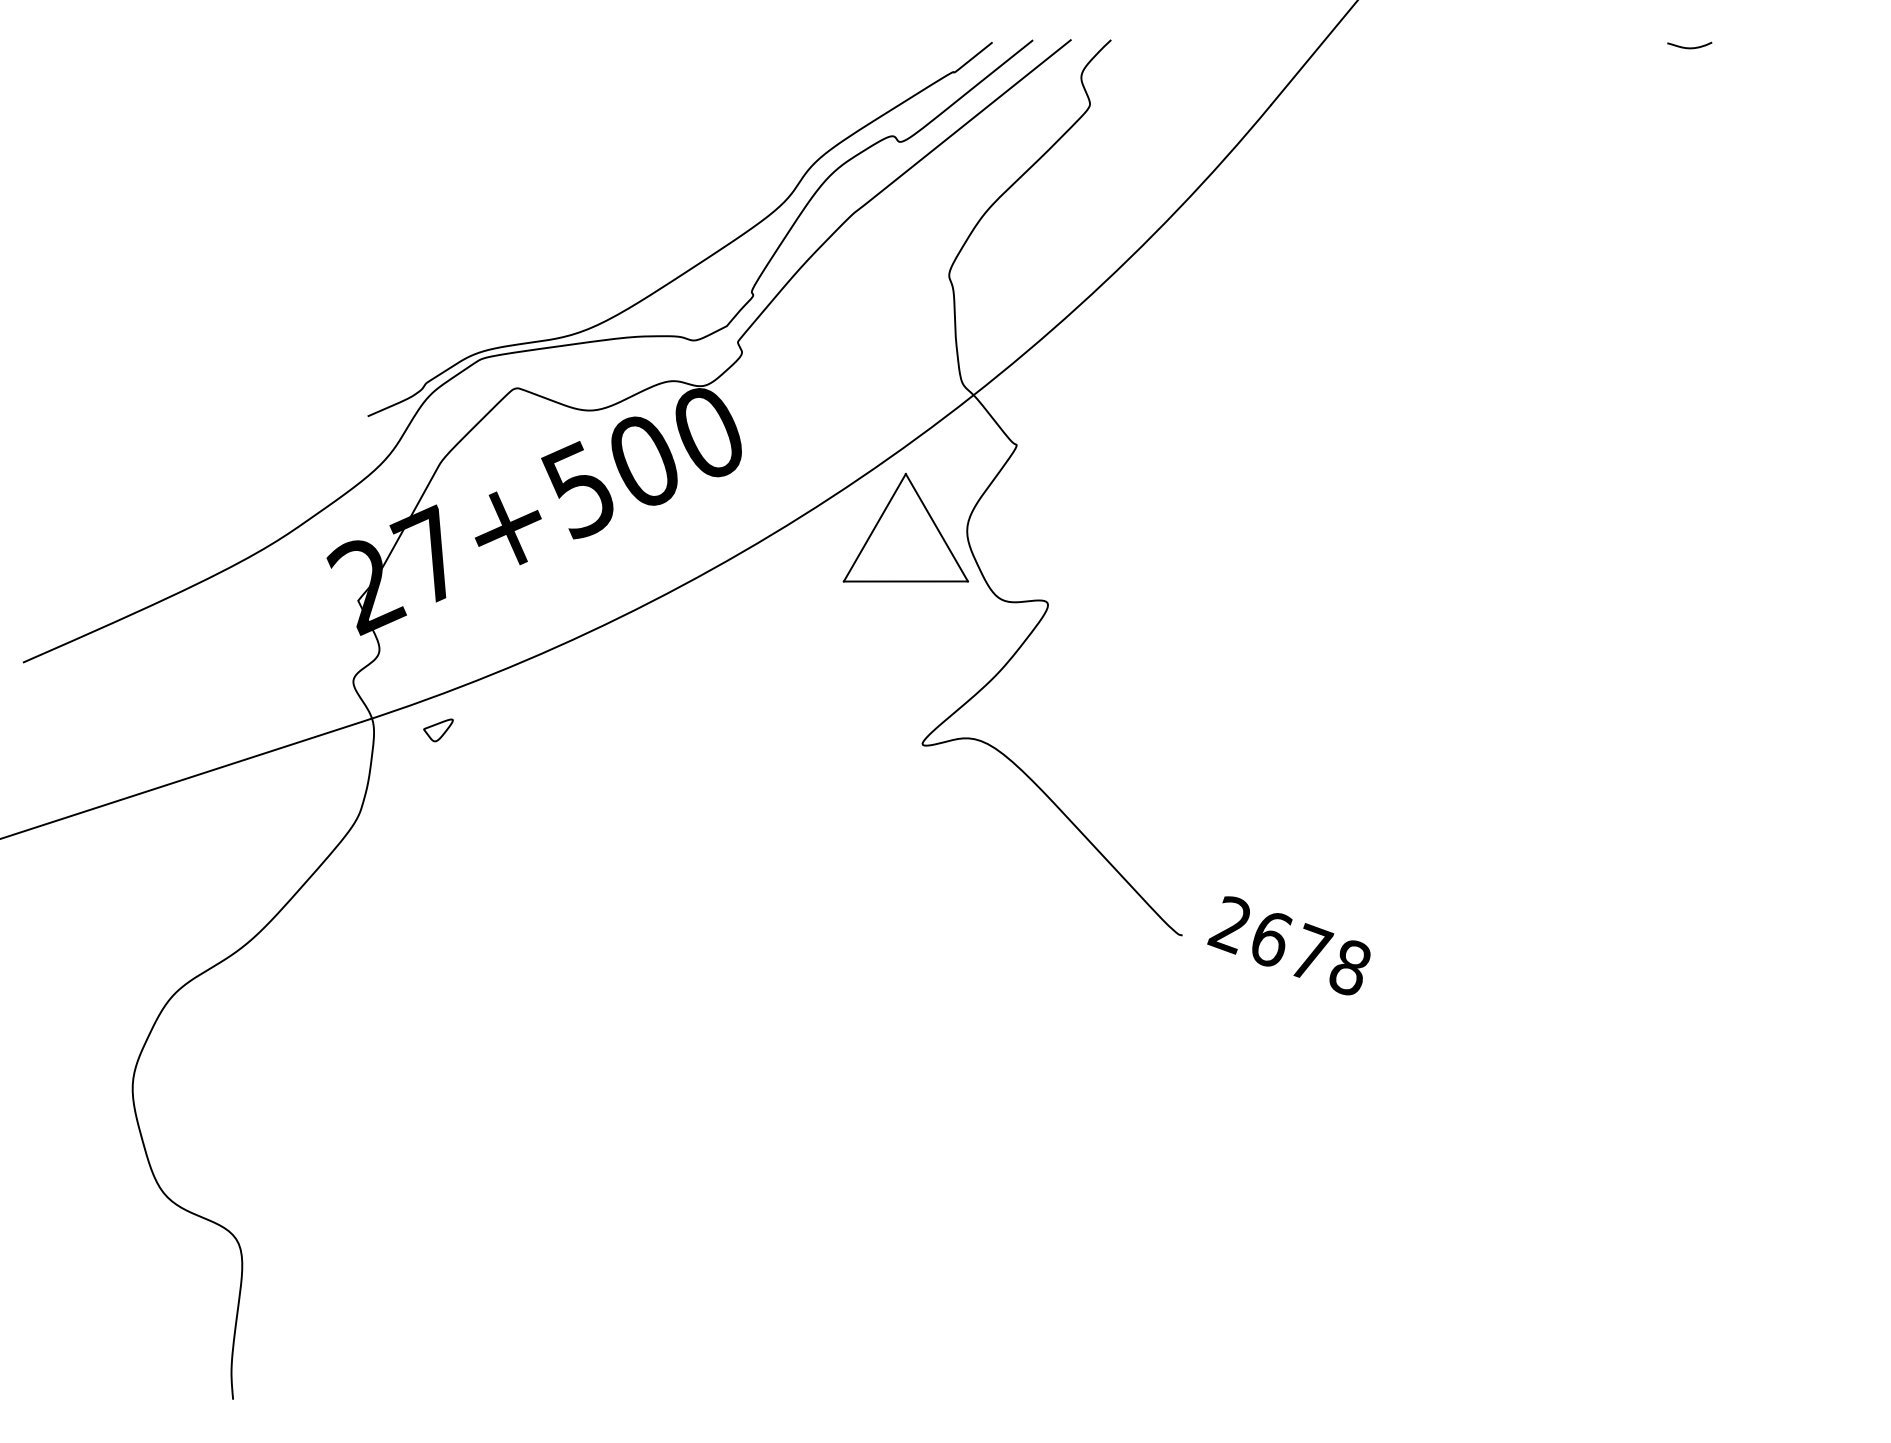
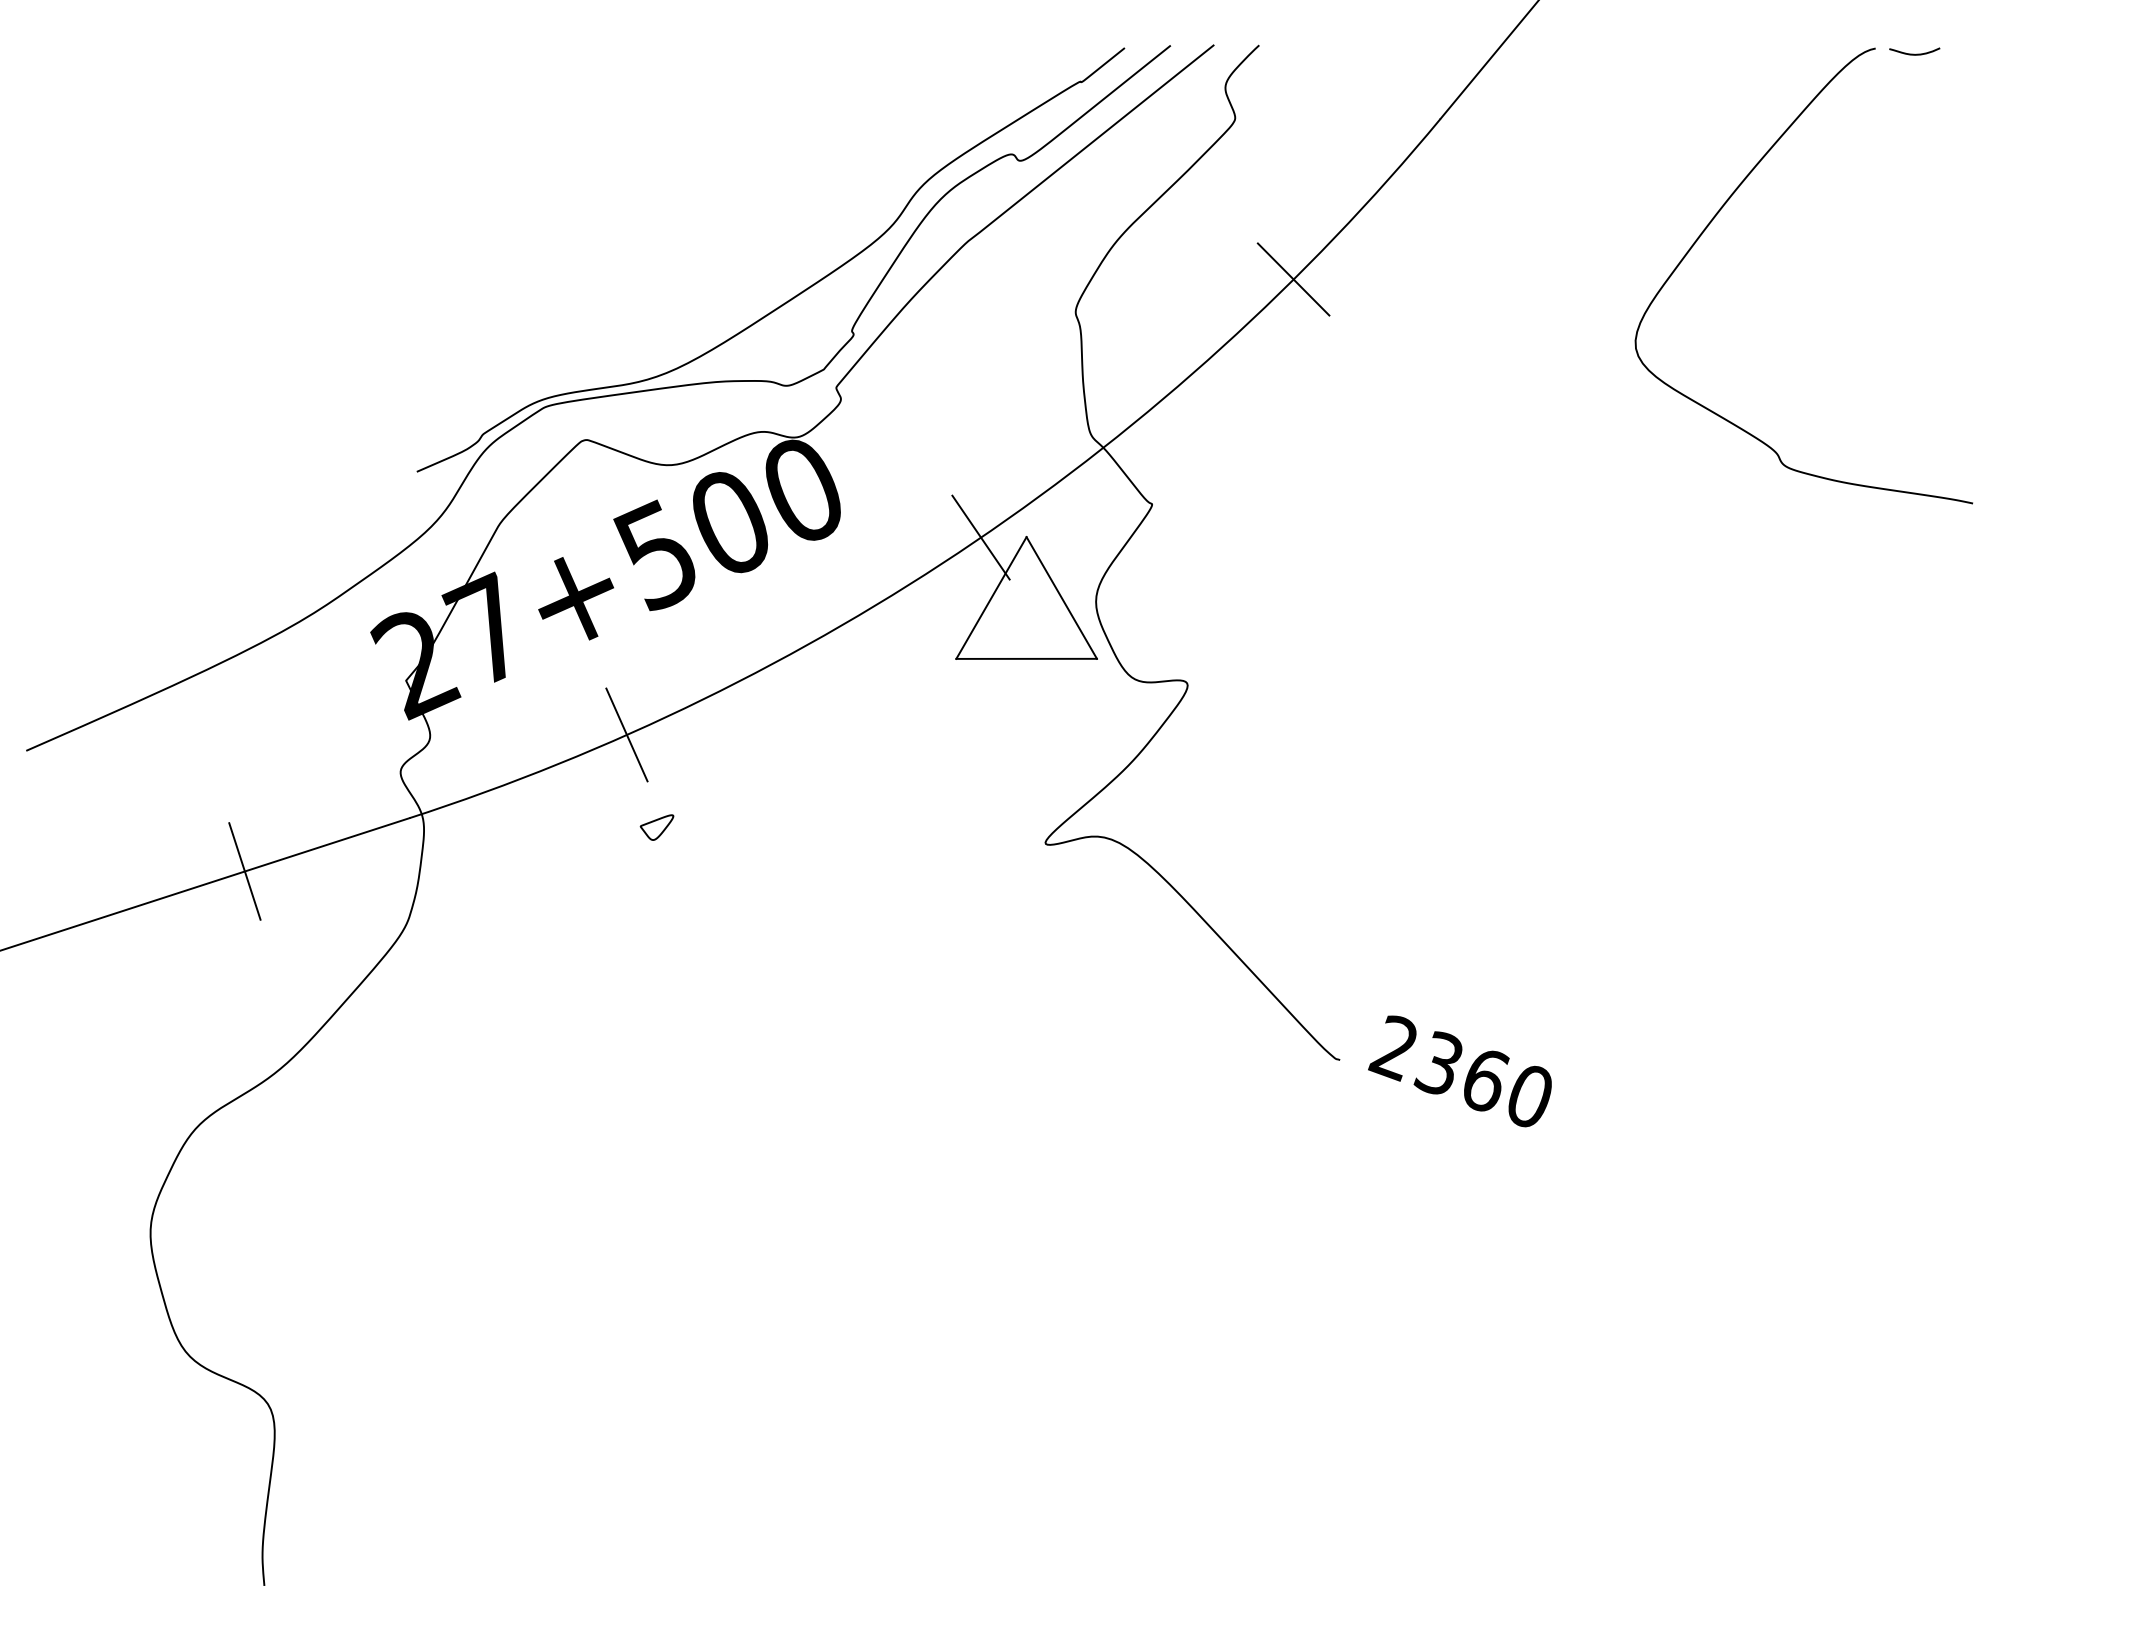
curve: (1520, 183) -> (1723, 207), added
line: (1141, 246) -> (1293, 279), added
line: (865, 474) -> (980, 537), added
line: (552, 648) -> (626, 734), added
part: (438, 730) -> (656, 827), moved
line: (215, 769) -> (244, 871), added
text: (1309, 952) -> (1483, 1079), 2678 -> 2360

